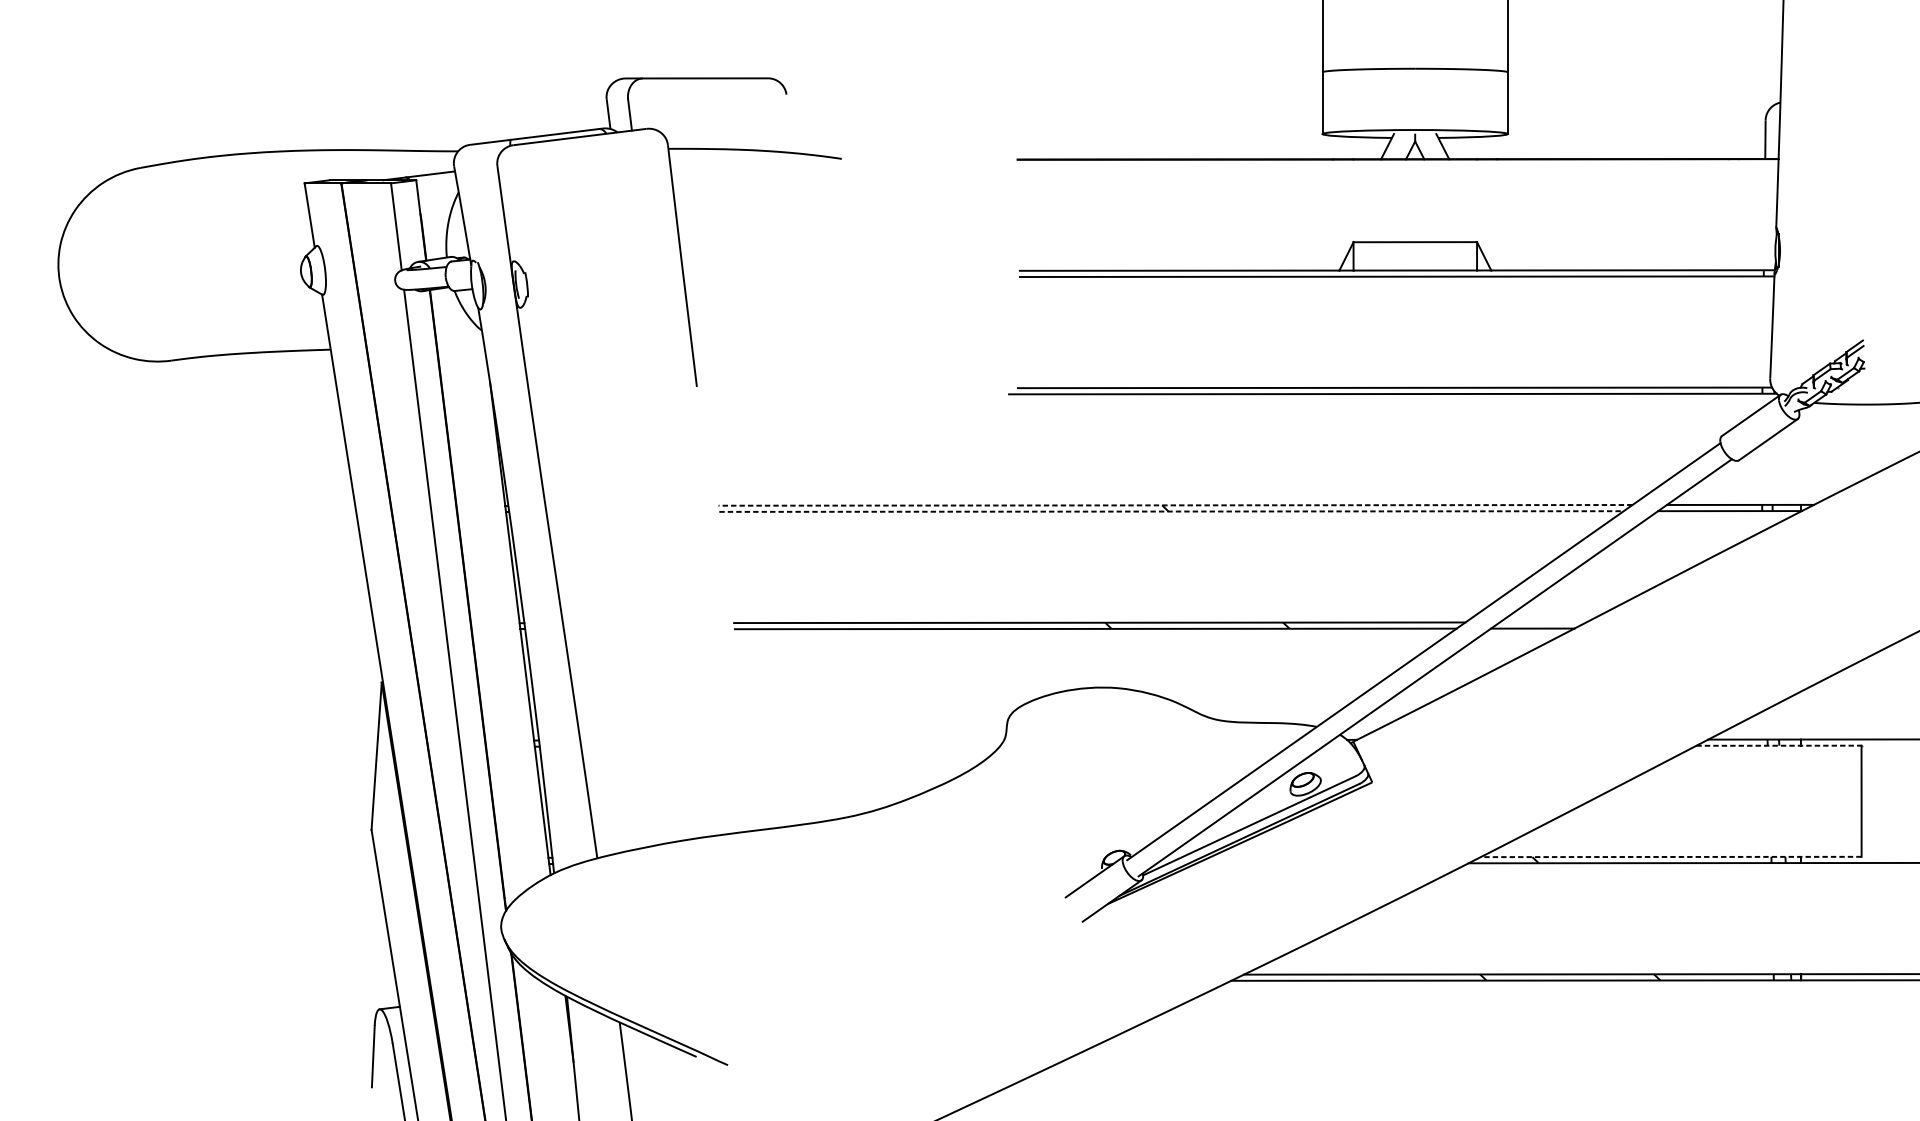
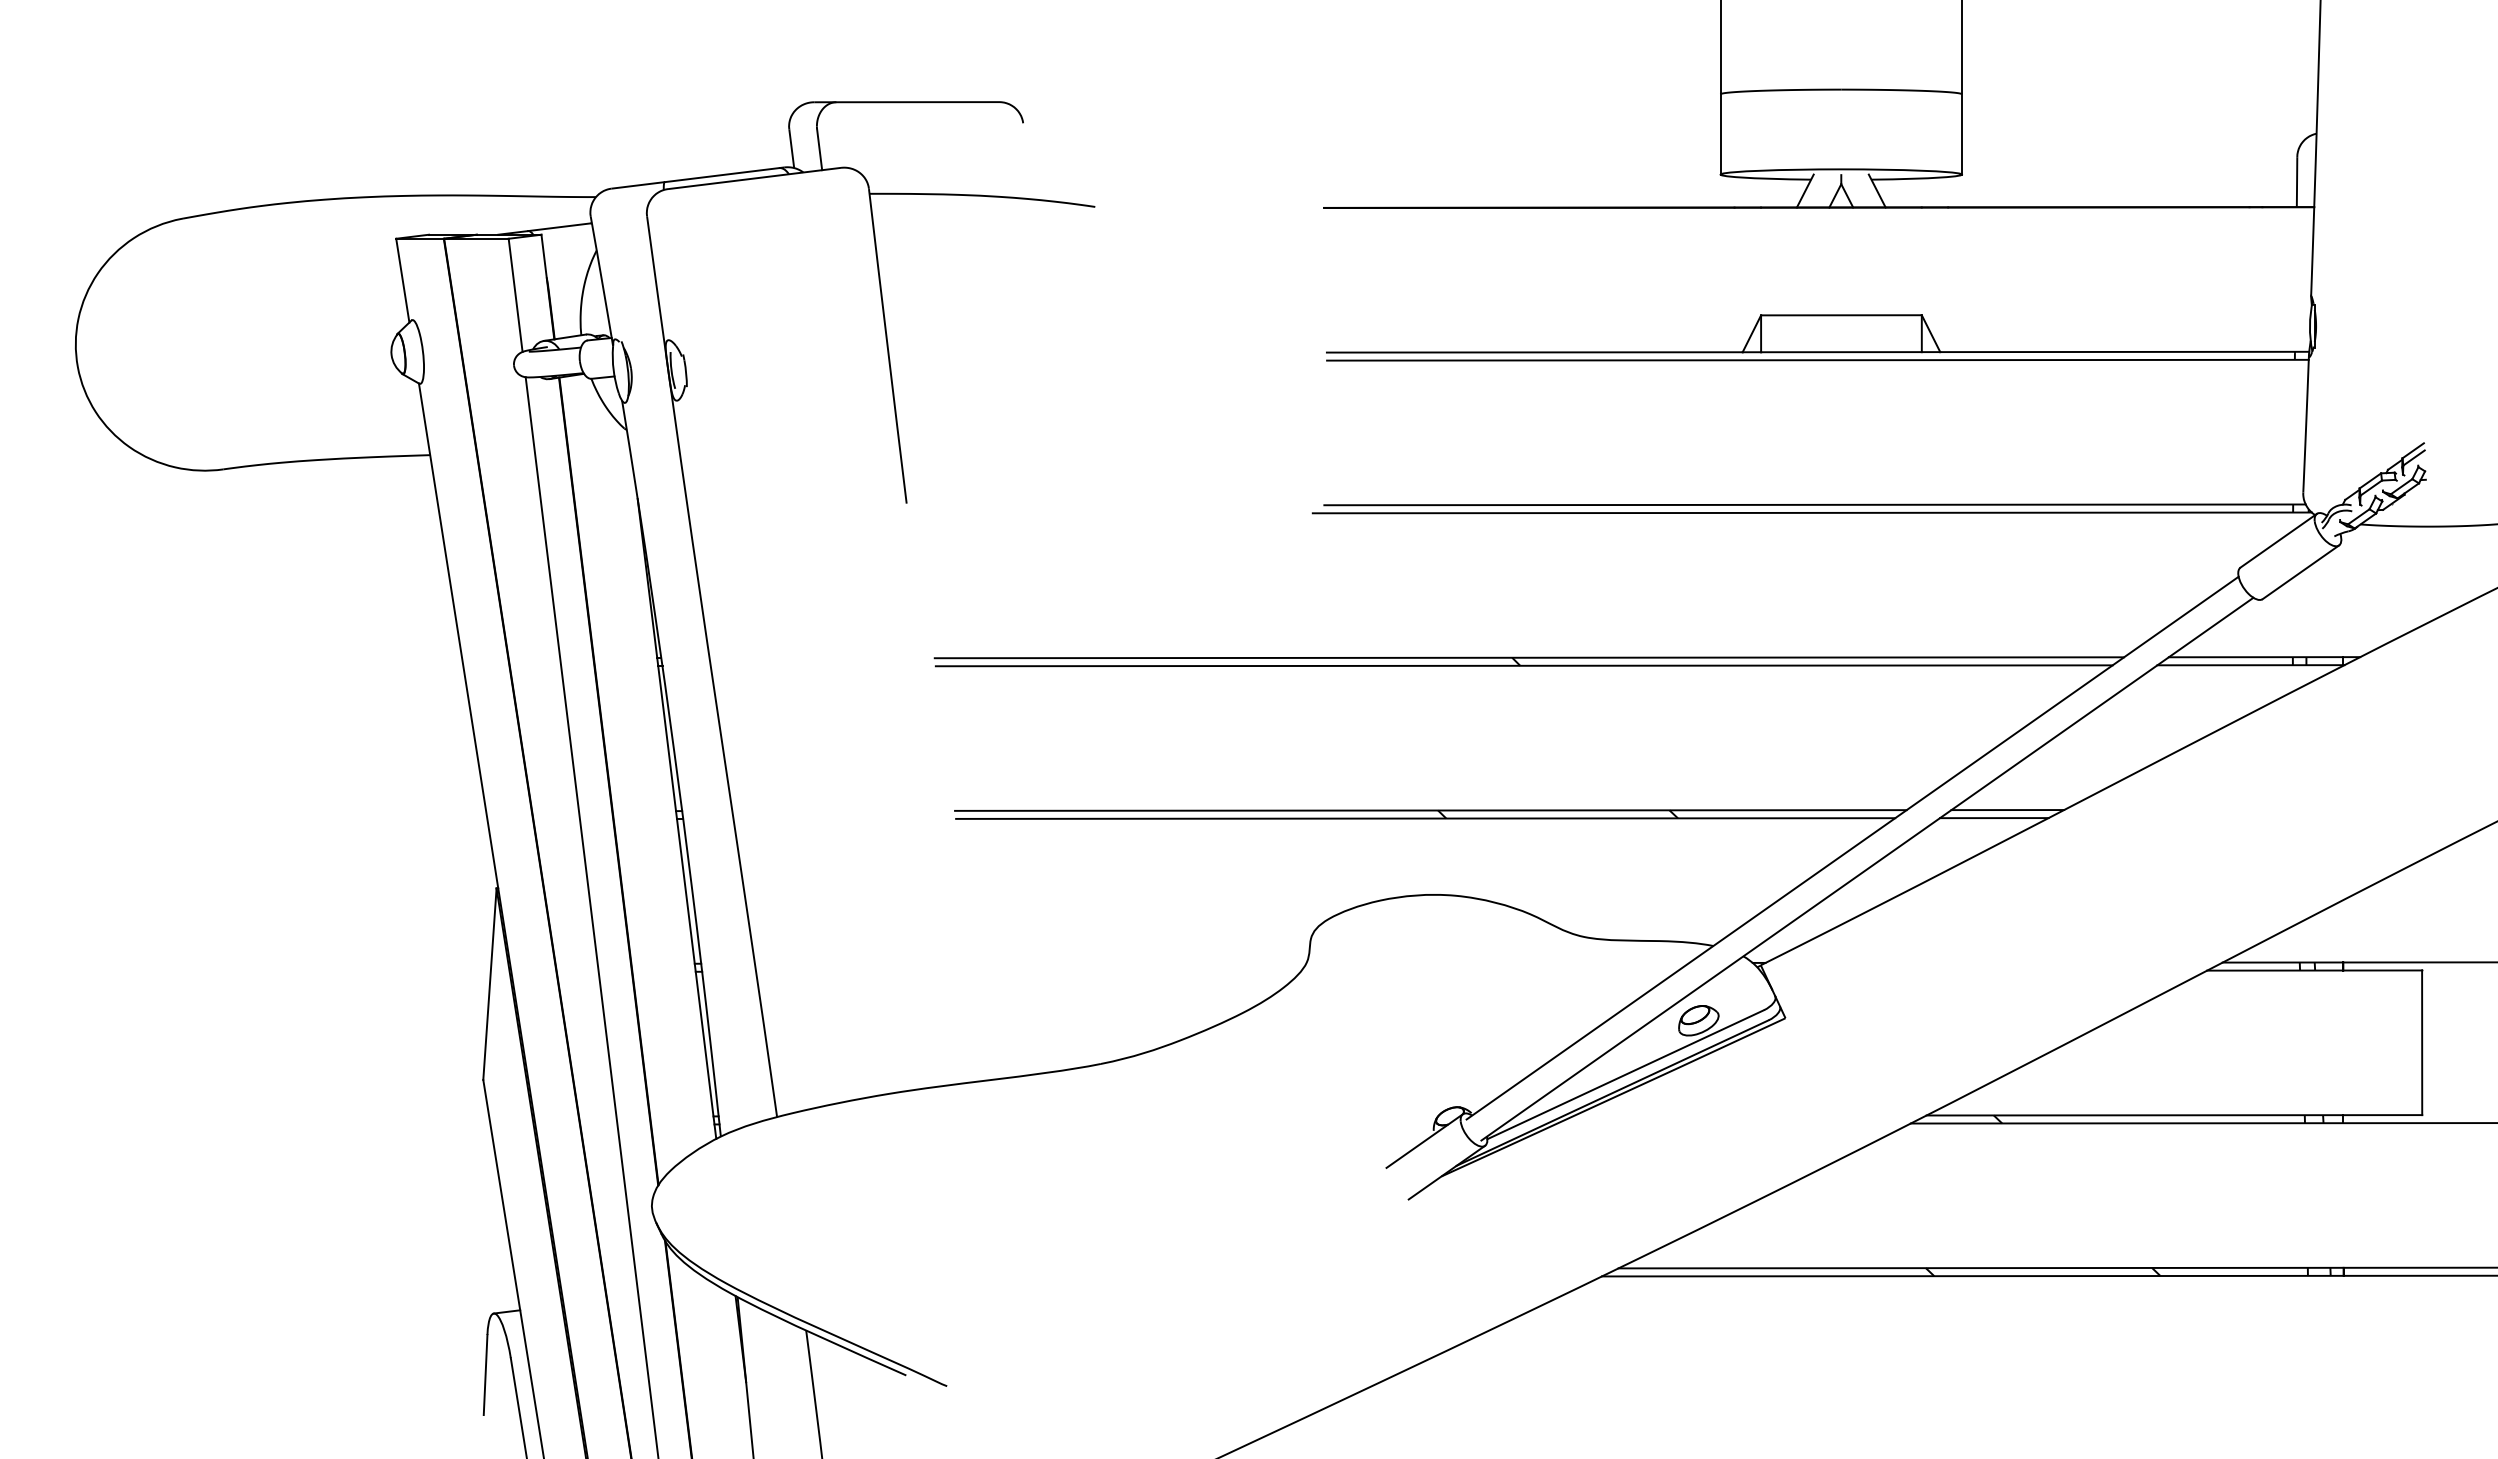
line: (1175, 505) -> (1529, 657), dashed -> solid
line: (1171, 511) -> (1524, 665), dashed -> solid
line: (1542, 622) -> (2007, 810), added
line: (1779, 745) -> (2315, 970), dashed -> solid
line: (1671, 857) -> (2174, 1115), dashed -> solid

